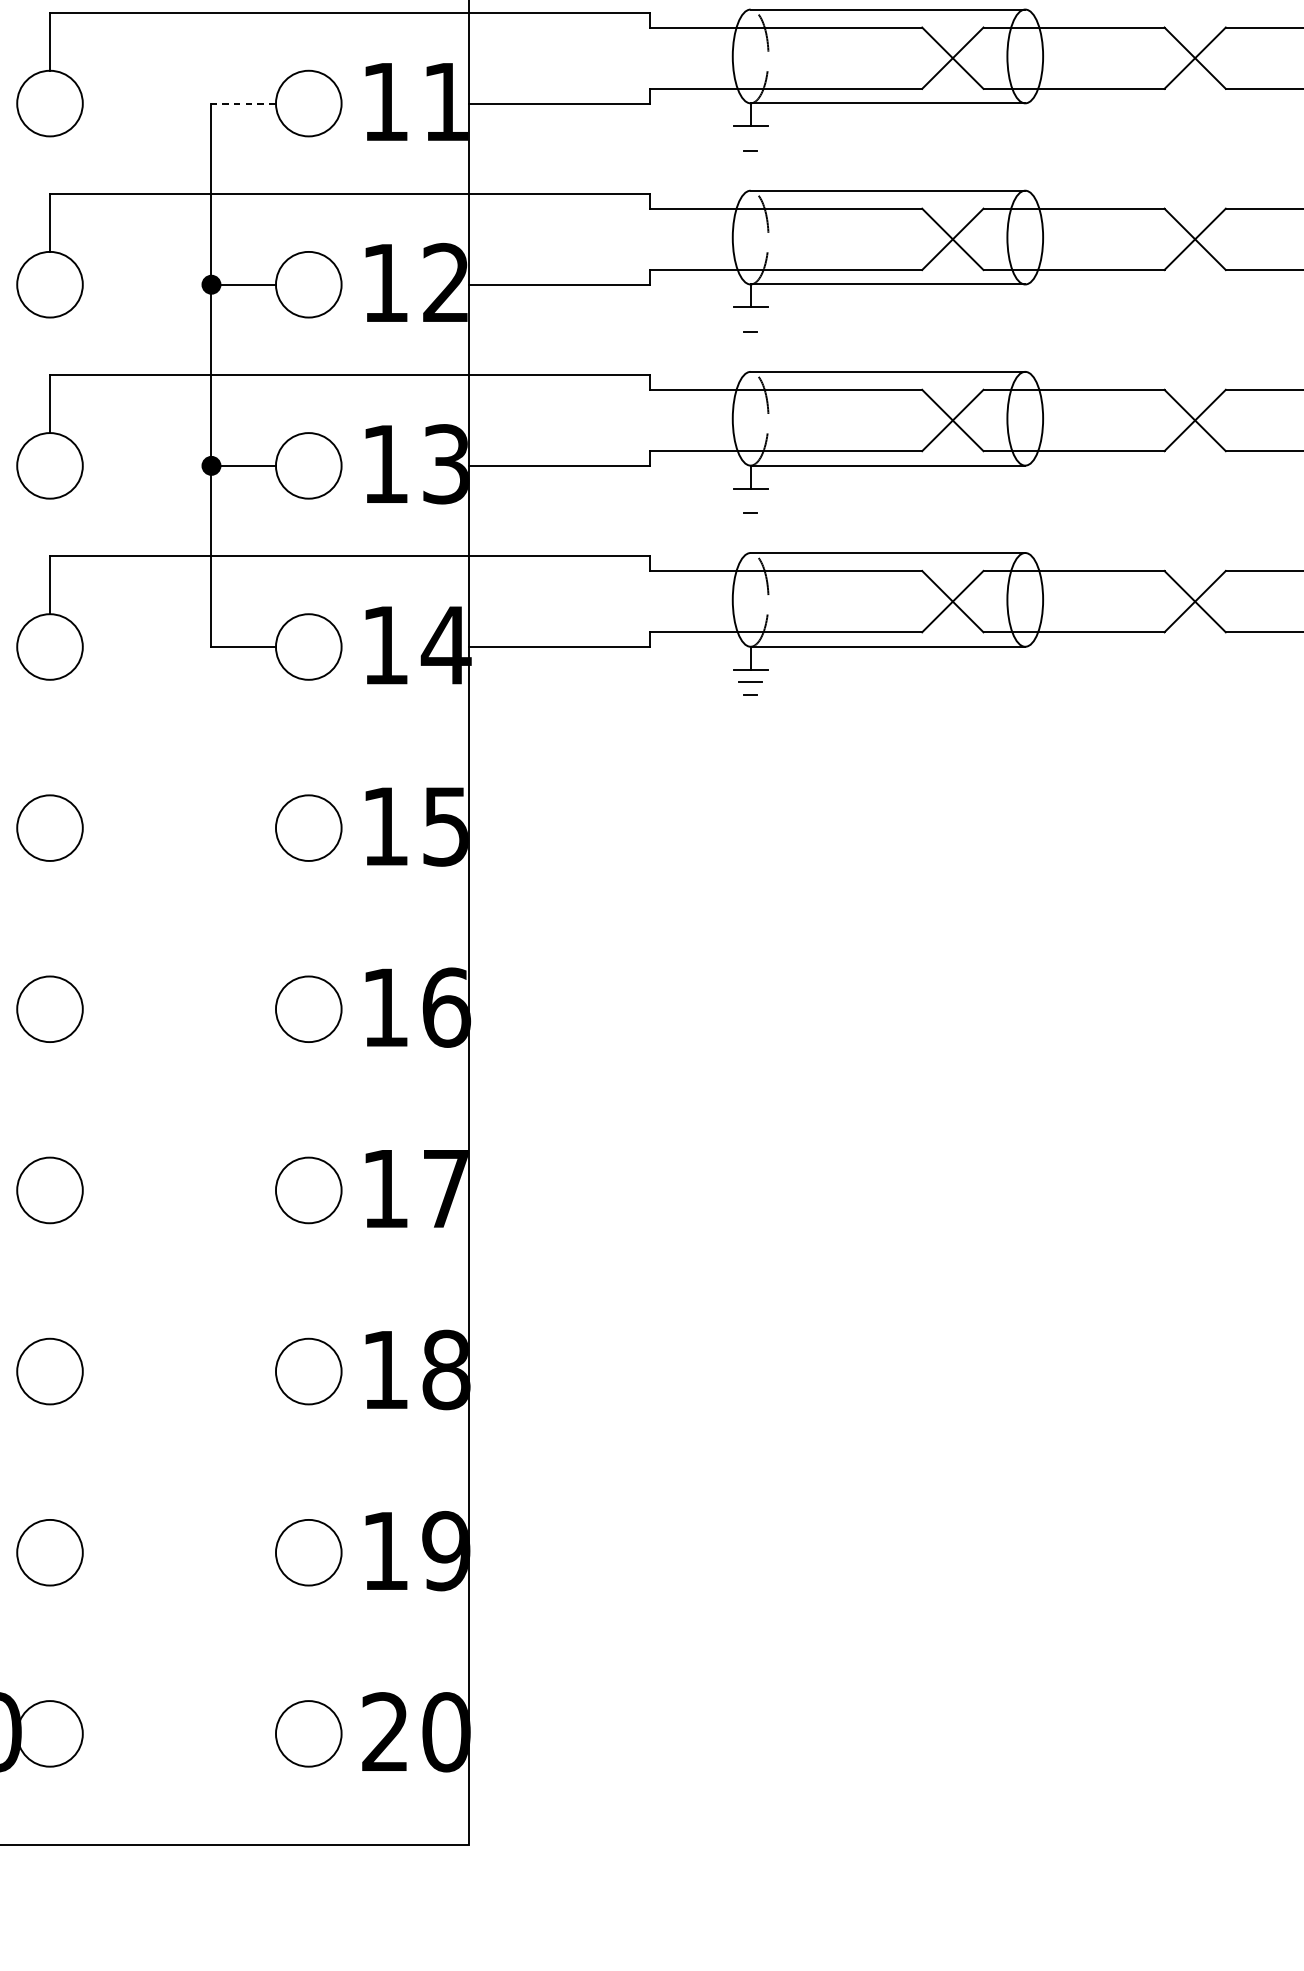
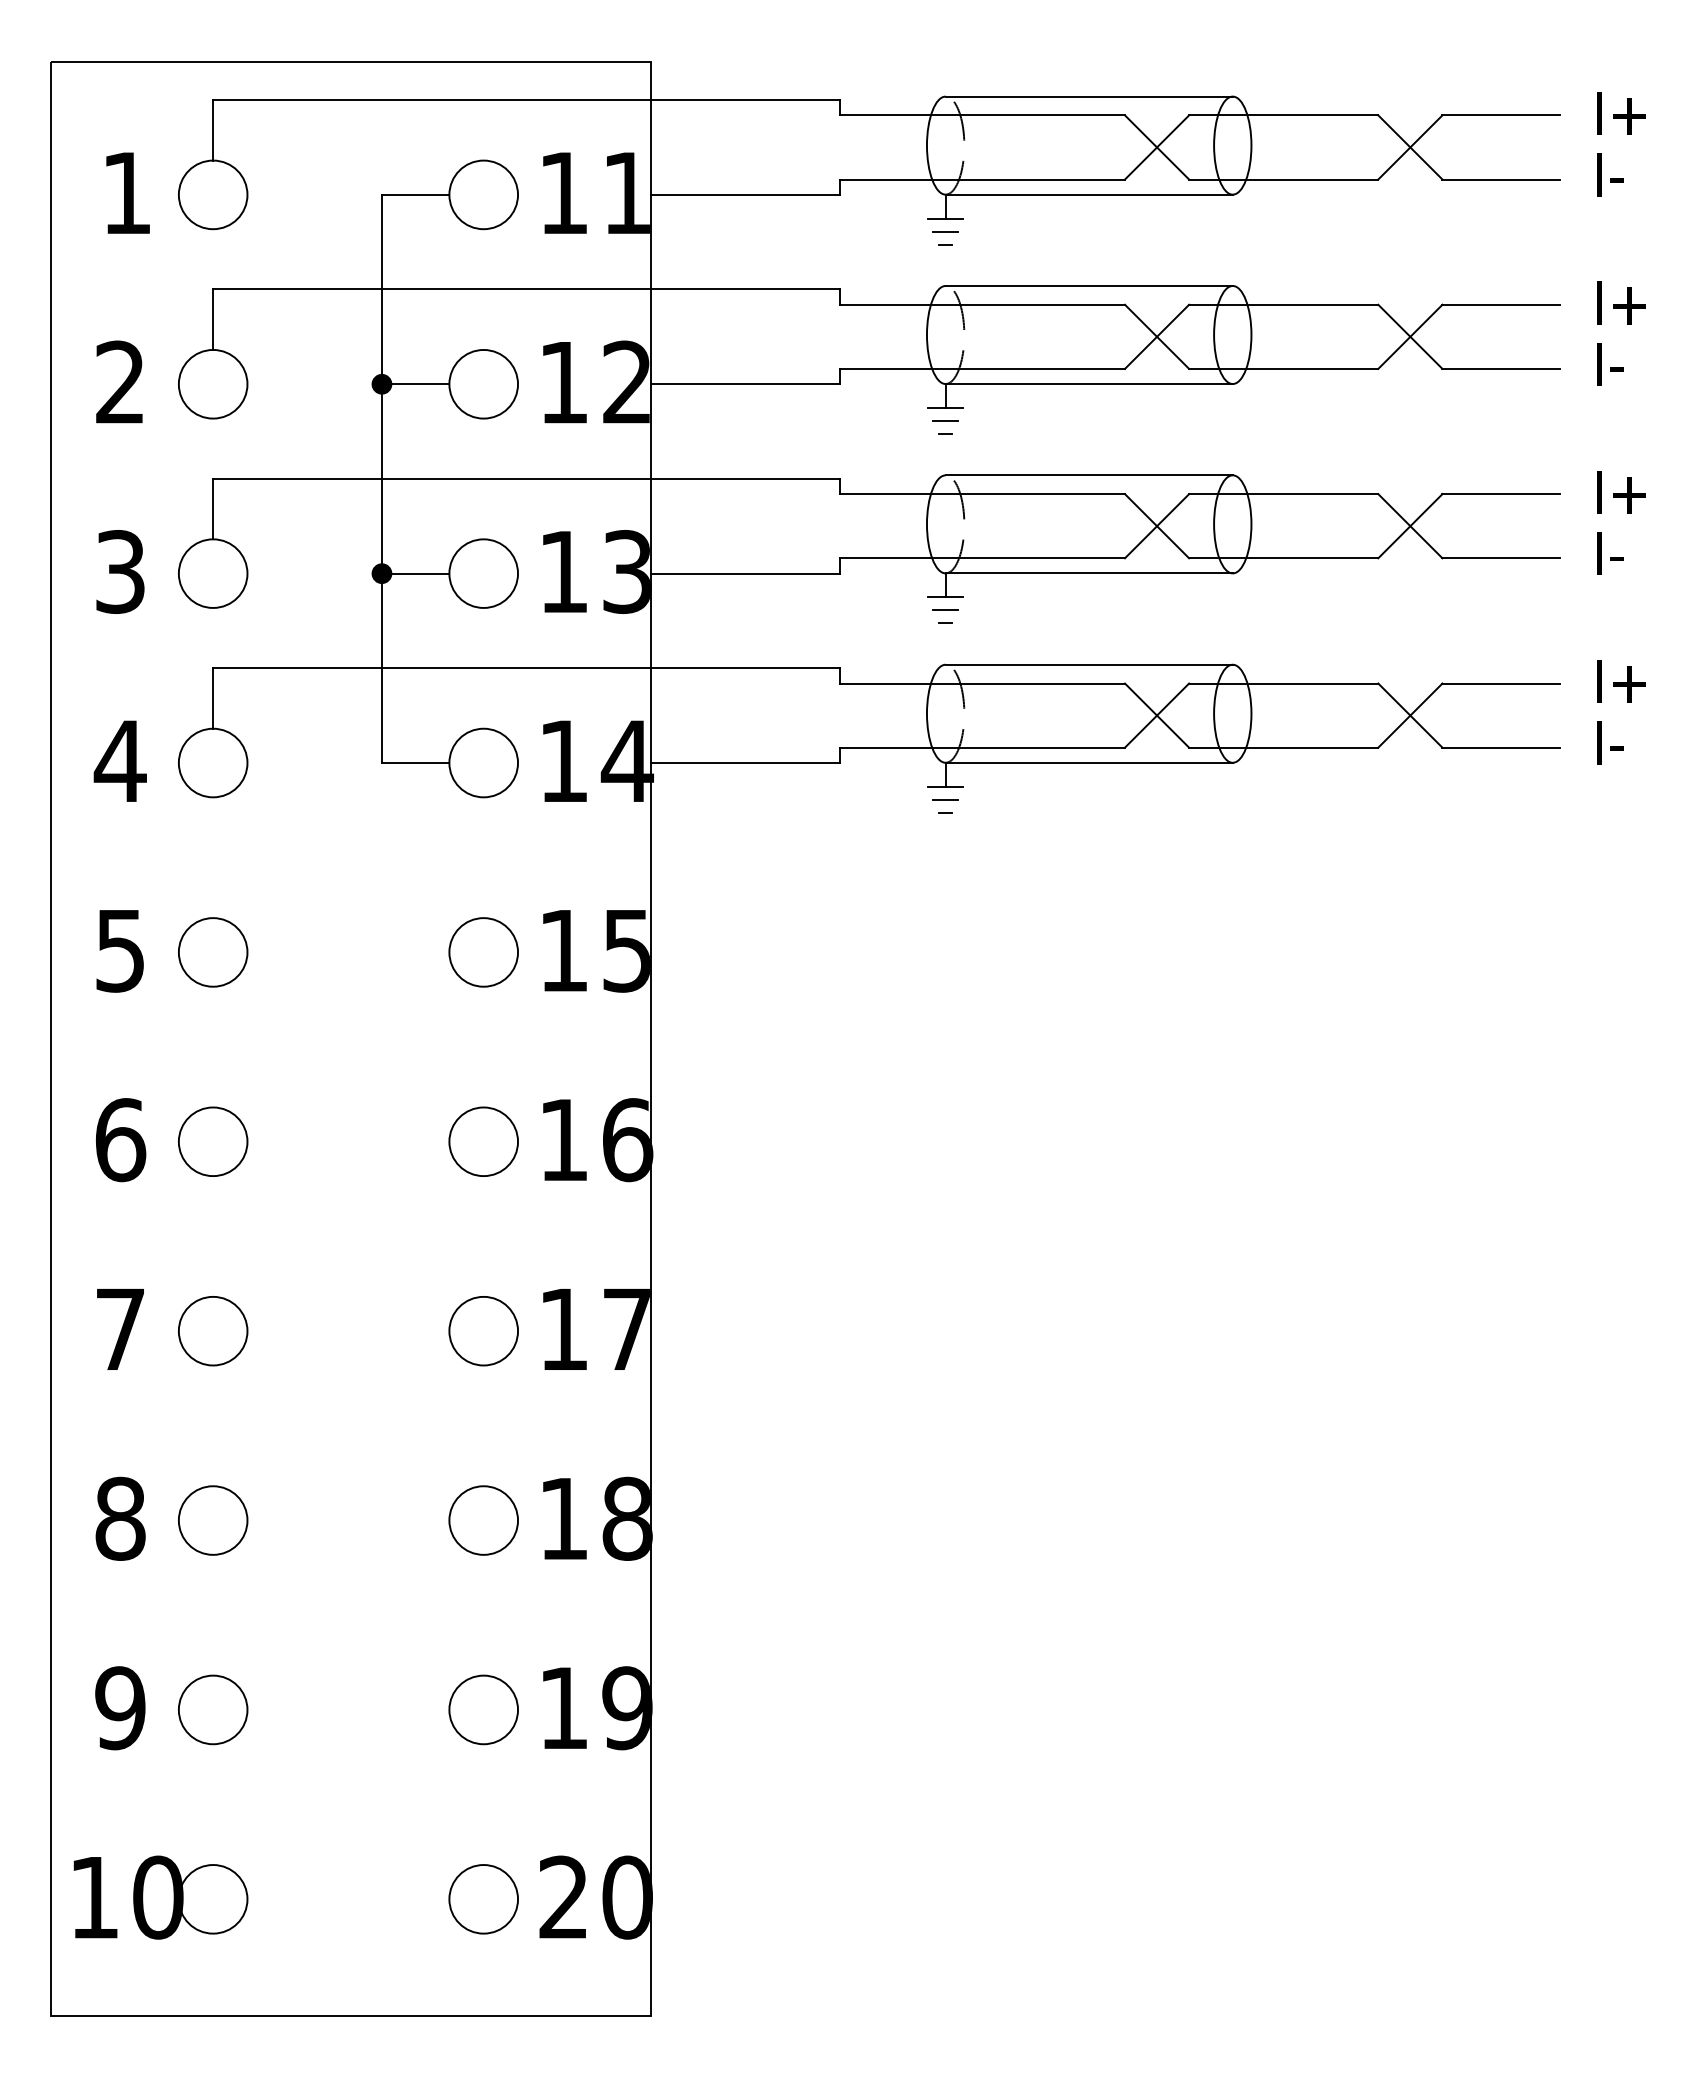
line: (243, 103) -> (415, 194), dashed -> solid
line: (750, 138) -> (945, 231), added
line: (750, 319) -> (945, 420), added
line: (750, 501) -> (945, 610), added

